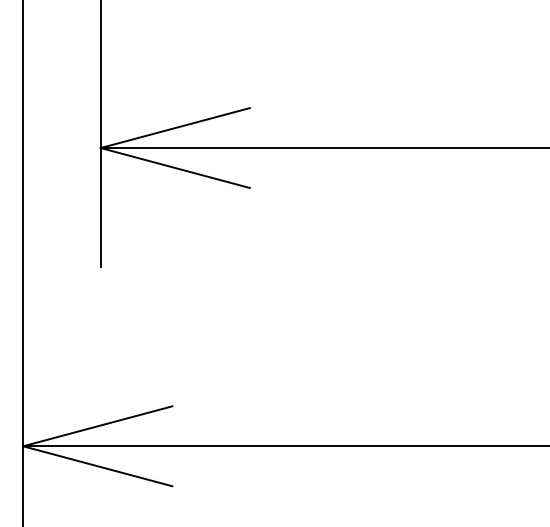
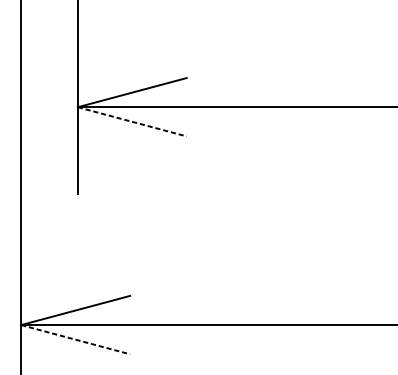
line: (175, 168) -> (132, 122), solid -> dashed
line: (98, 466) -> (76, 339), solid -> dashed

